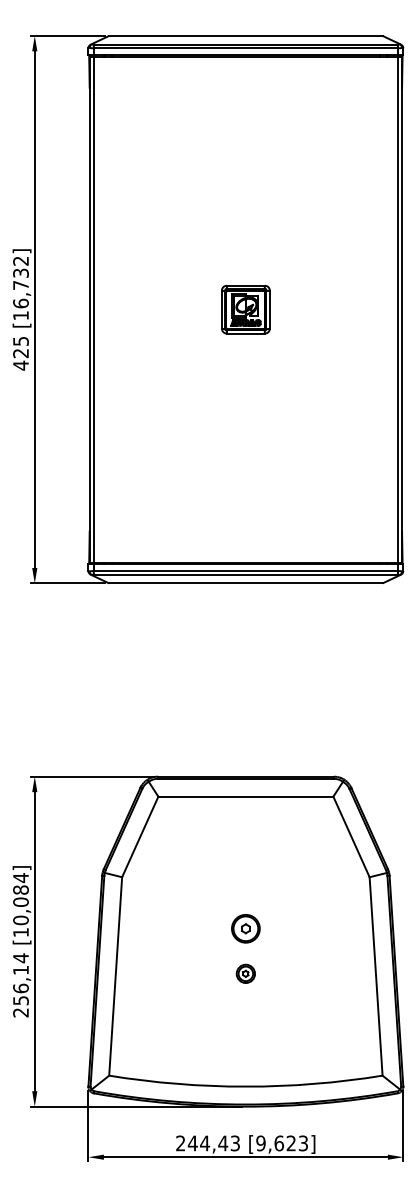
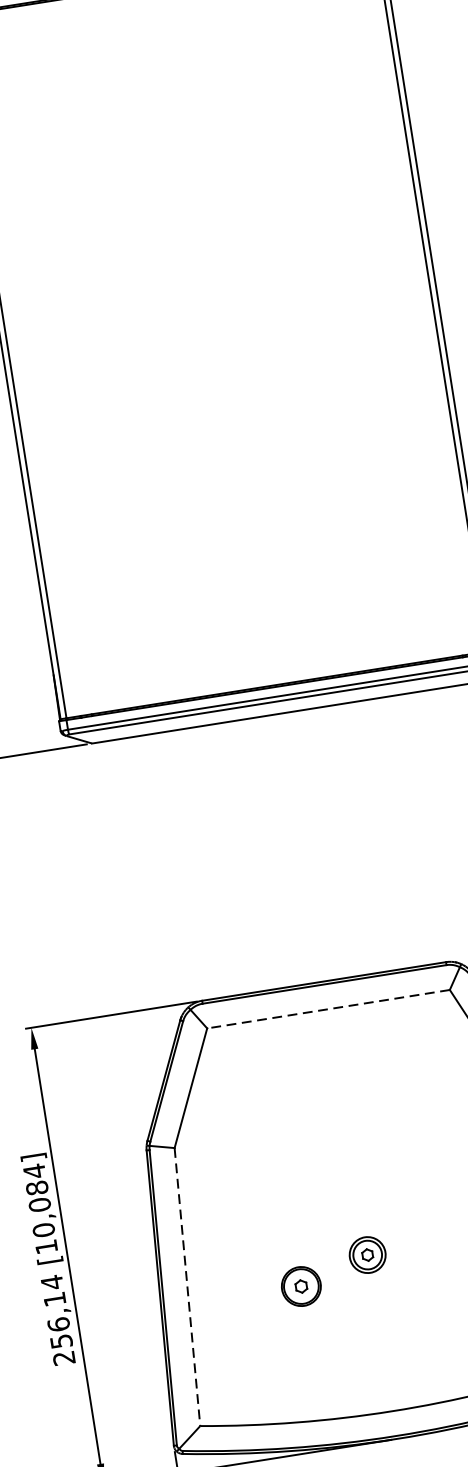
part: (245, 309) -> (220, 333), removed
line: (245, 796) -> (327, 1009), solid -> dashed
part: (245, 928) -> (300, 1286), moved
part: (245, 973) -> (366, 1254), size x1.4
line: (115, 976) -> (187, 1287), solid -> dashed

